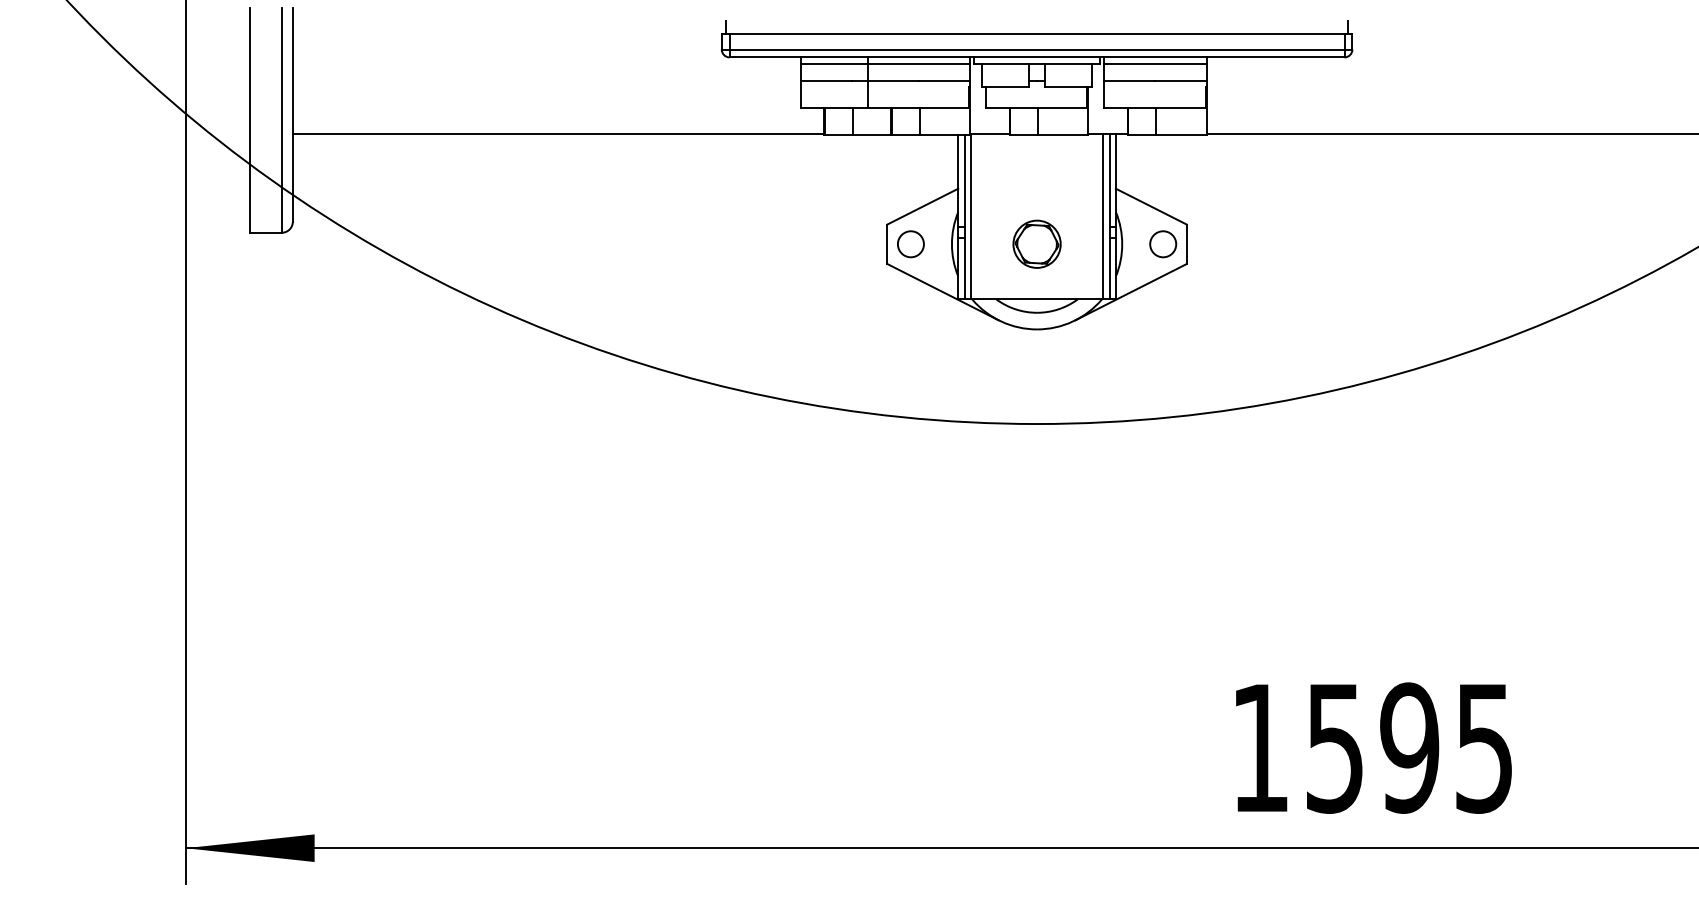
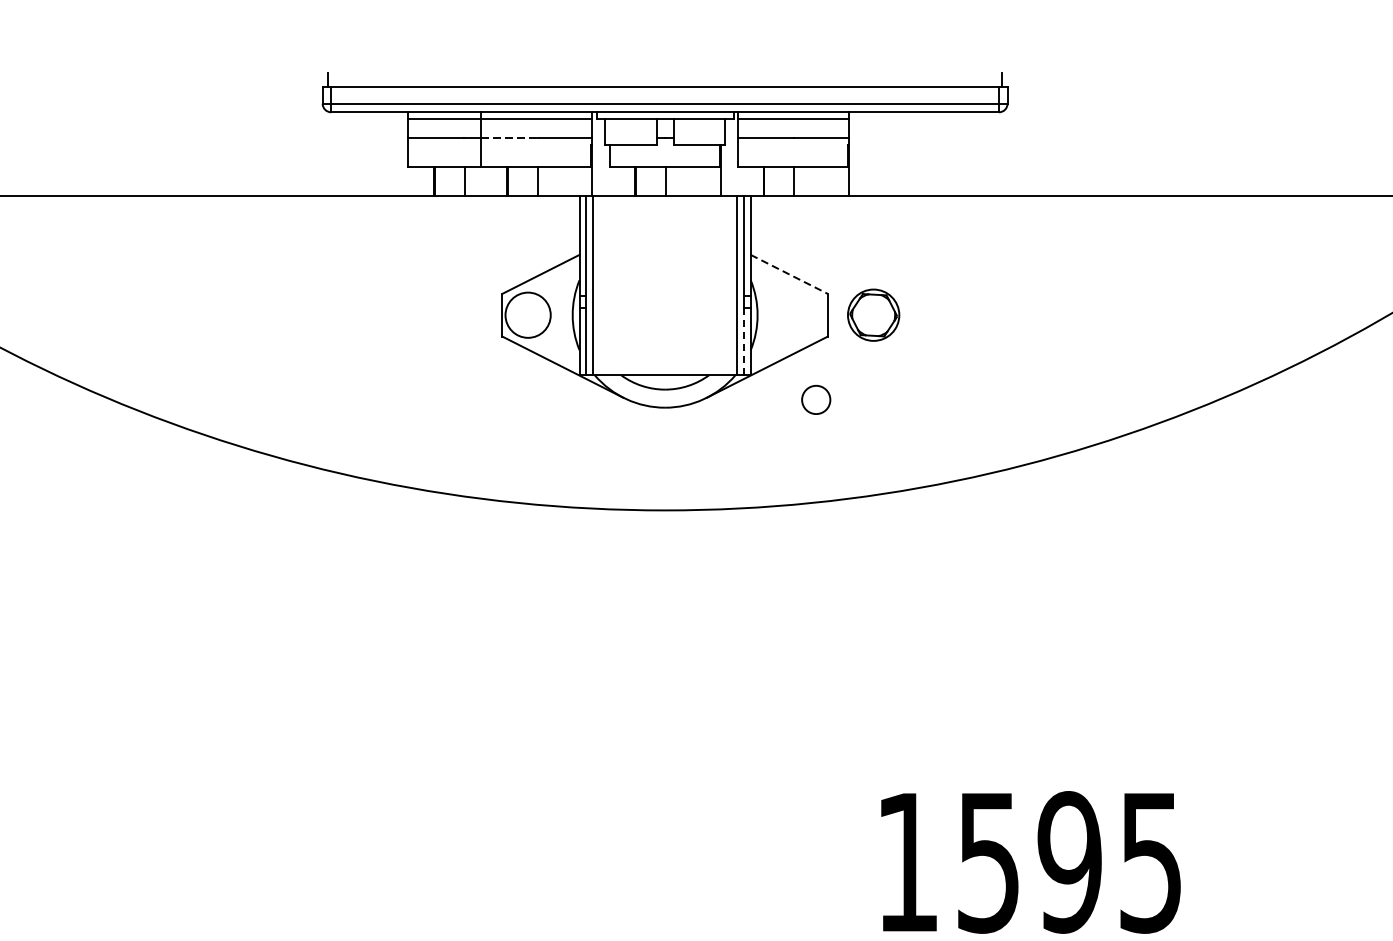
line: (893, 81) -> (509, 138), solid -> dashed
line: (1151, 206) -> (789, 274), solid -> dashed
part: (1036, 243) -> (873, 314), moved
circle: (910, 244) -> (527, 315), size x1.6
circle: (1163, 244) -> (816, 400), moved
line: (1109, 268) -> (743, 341), solid -> dashed

